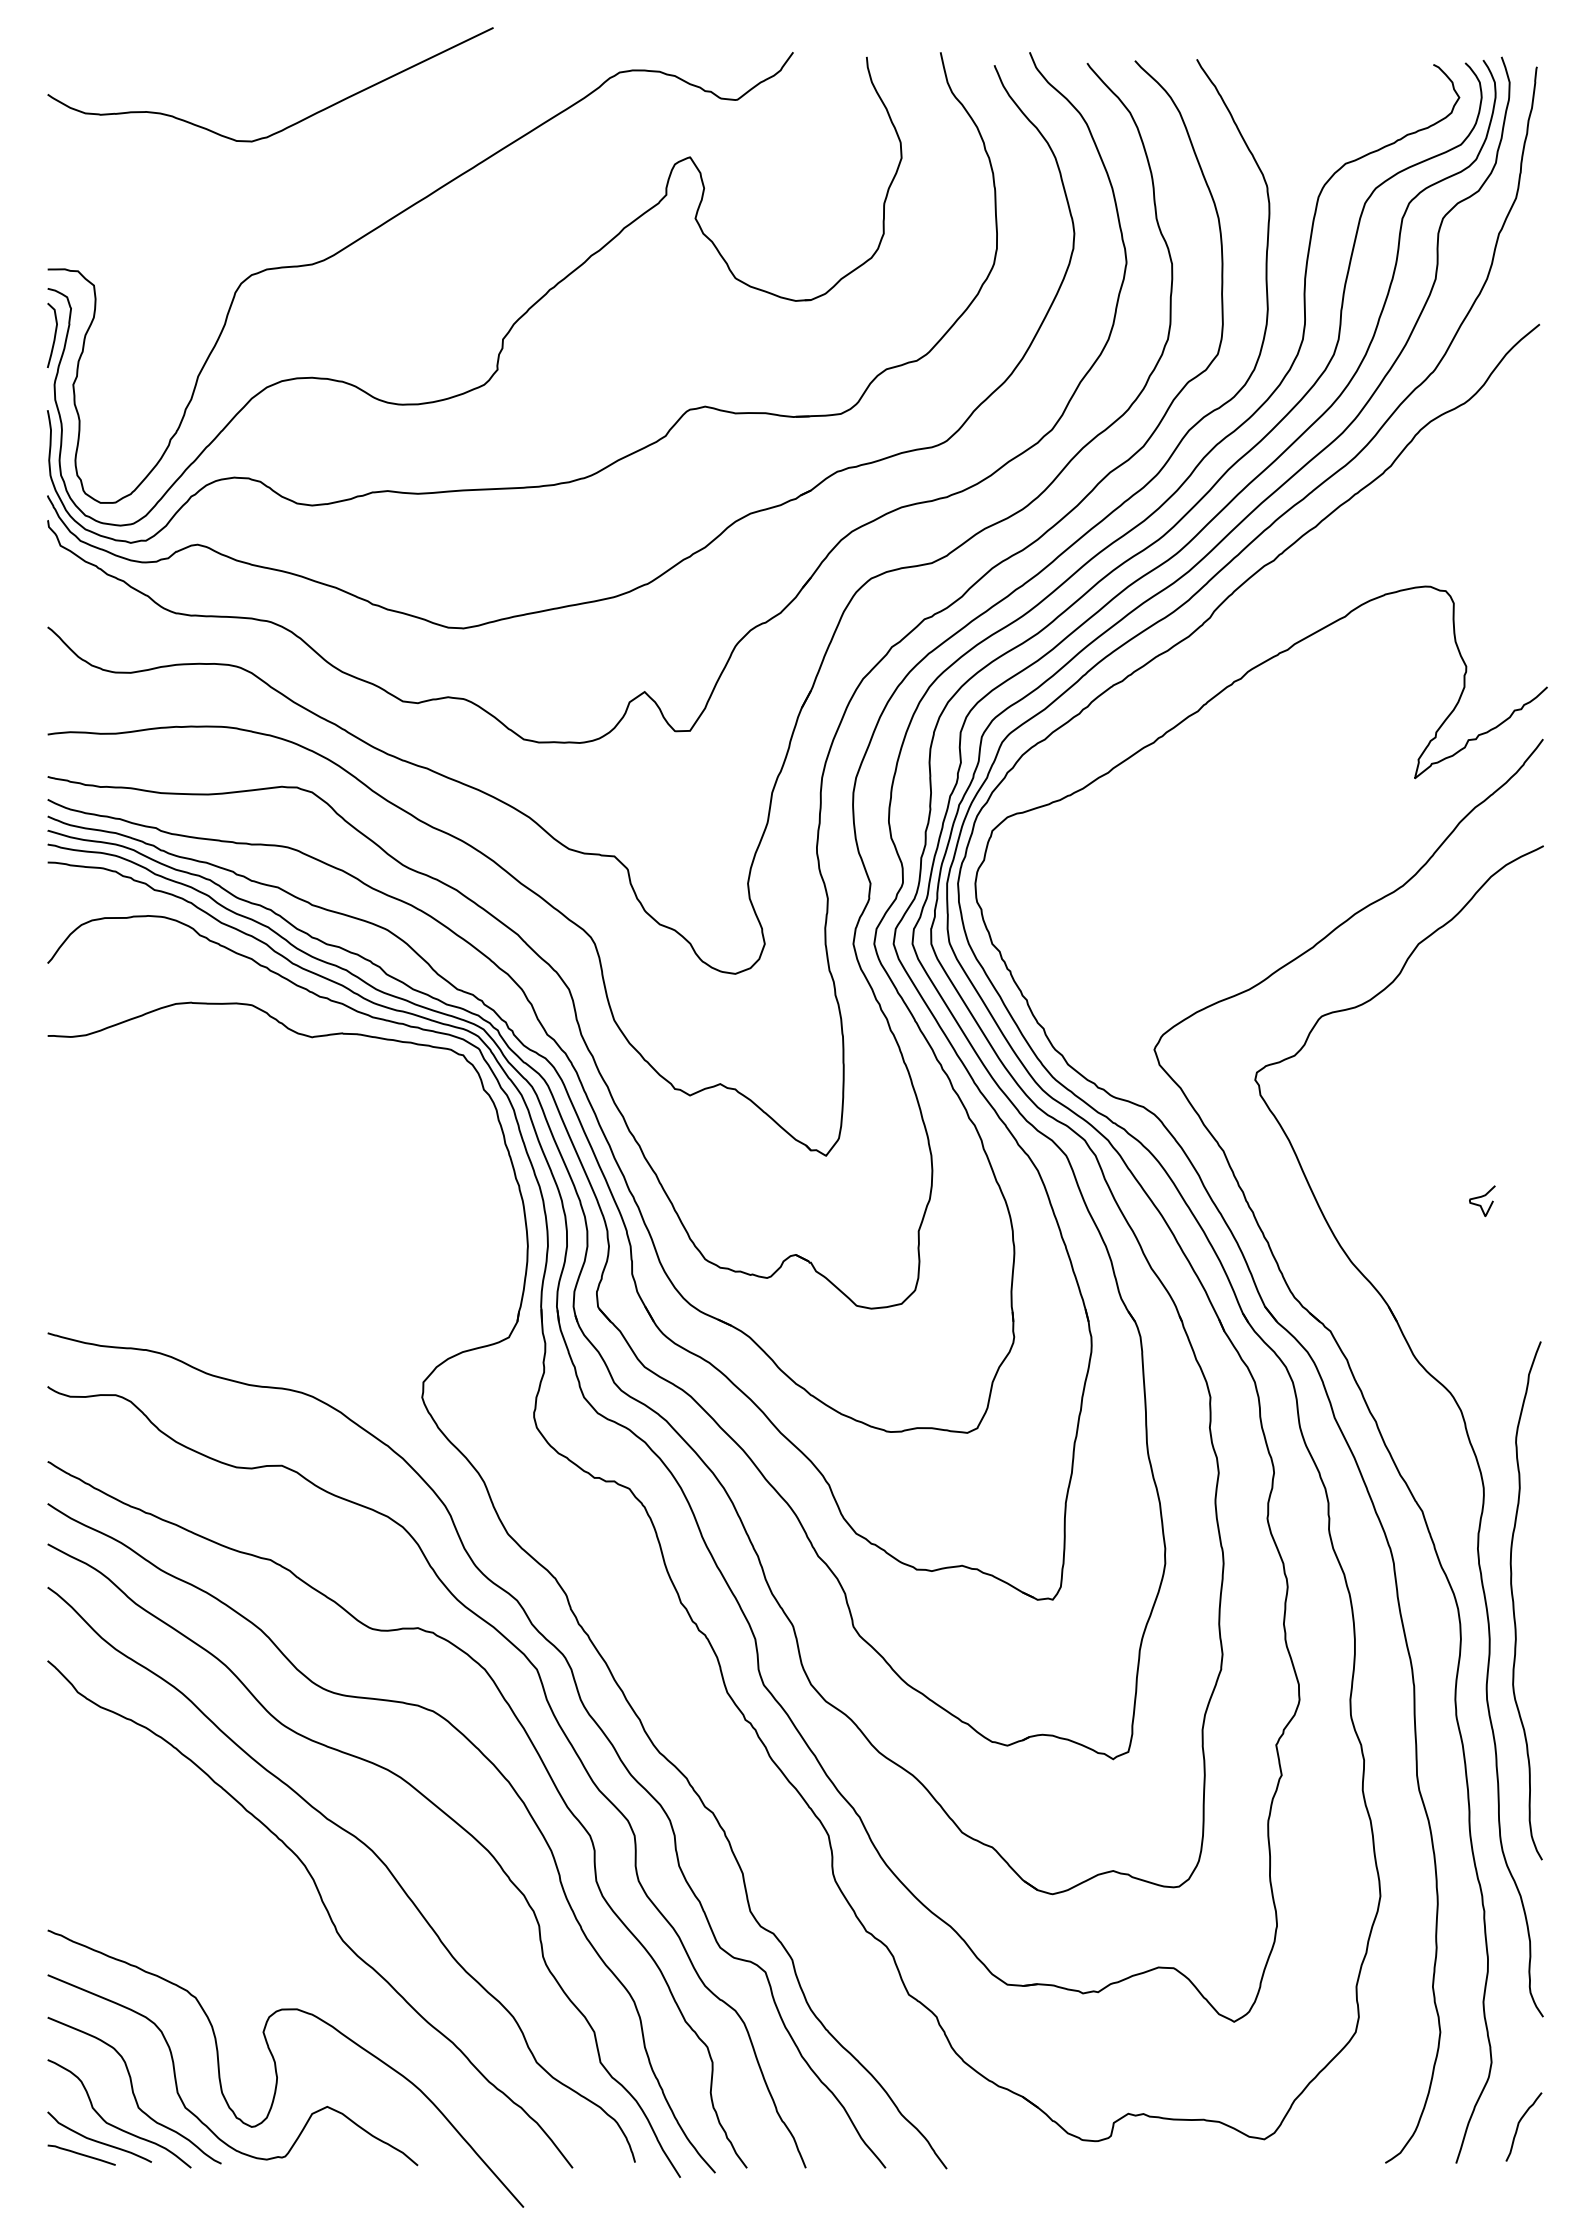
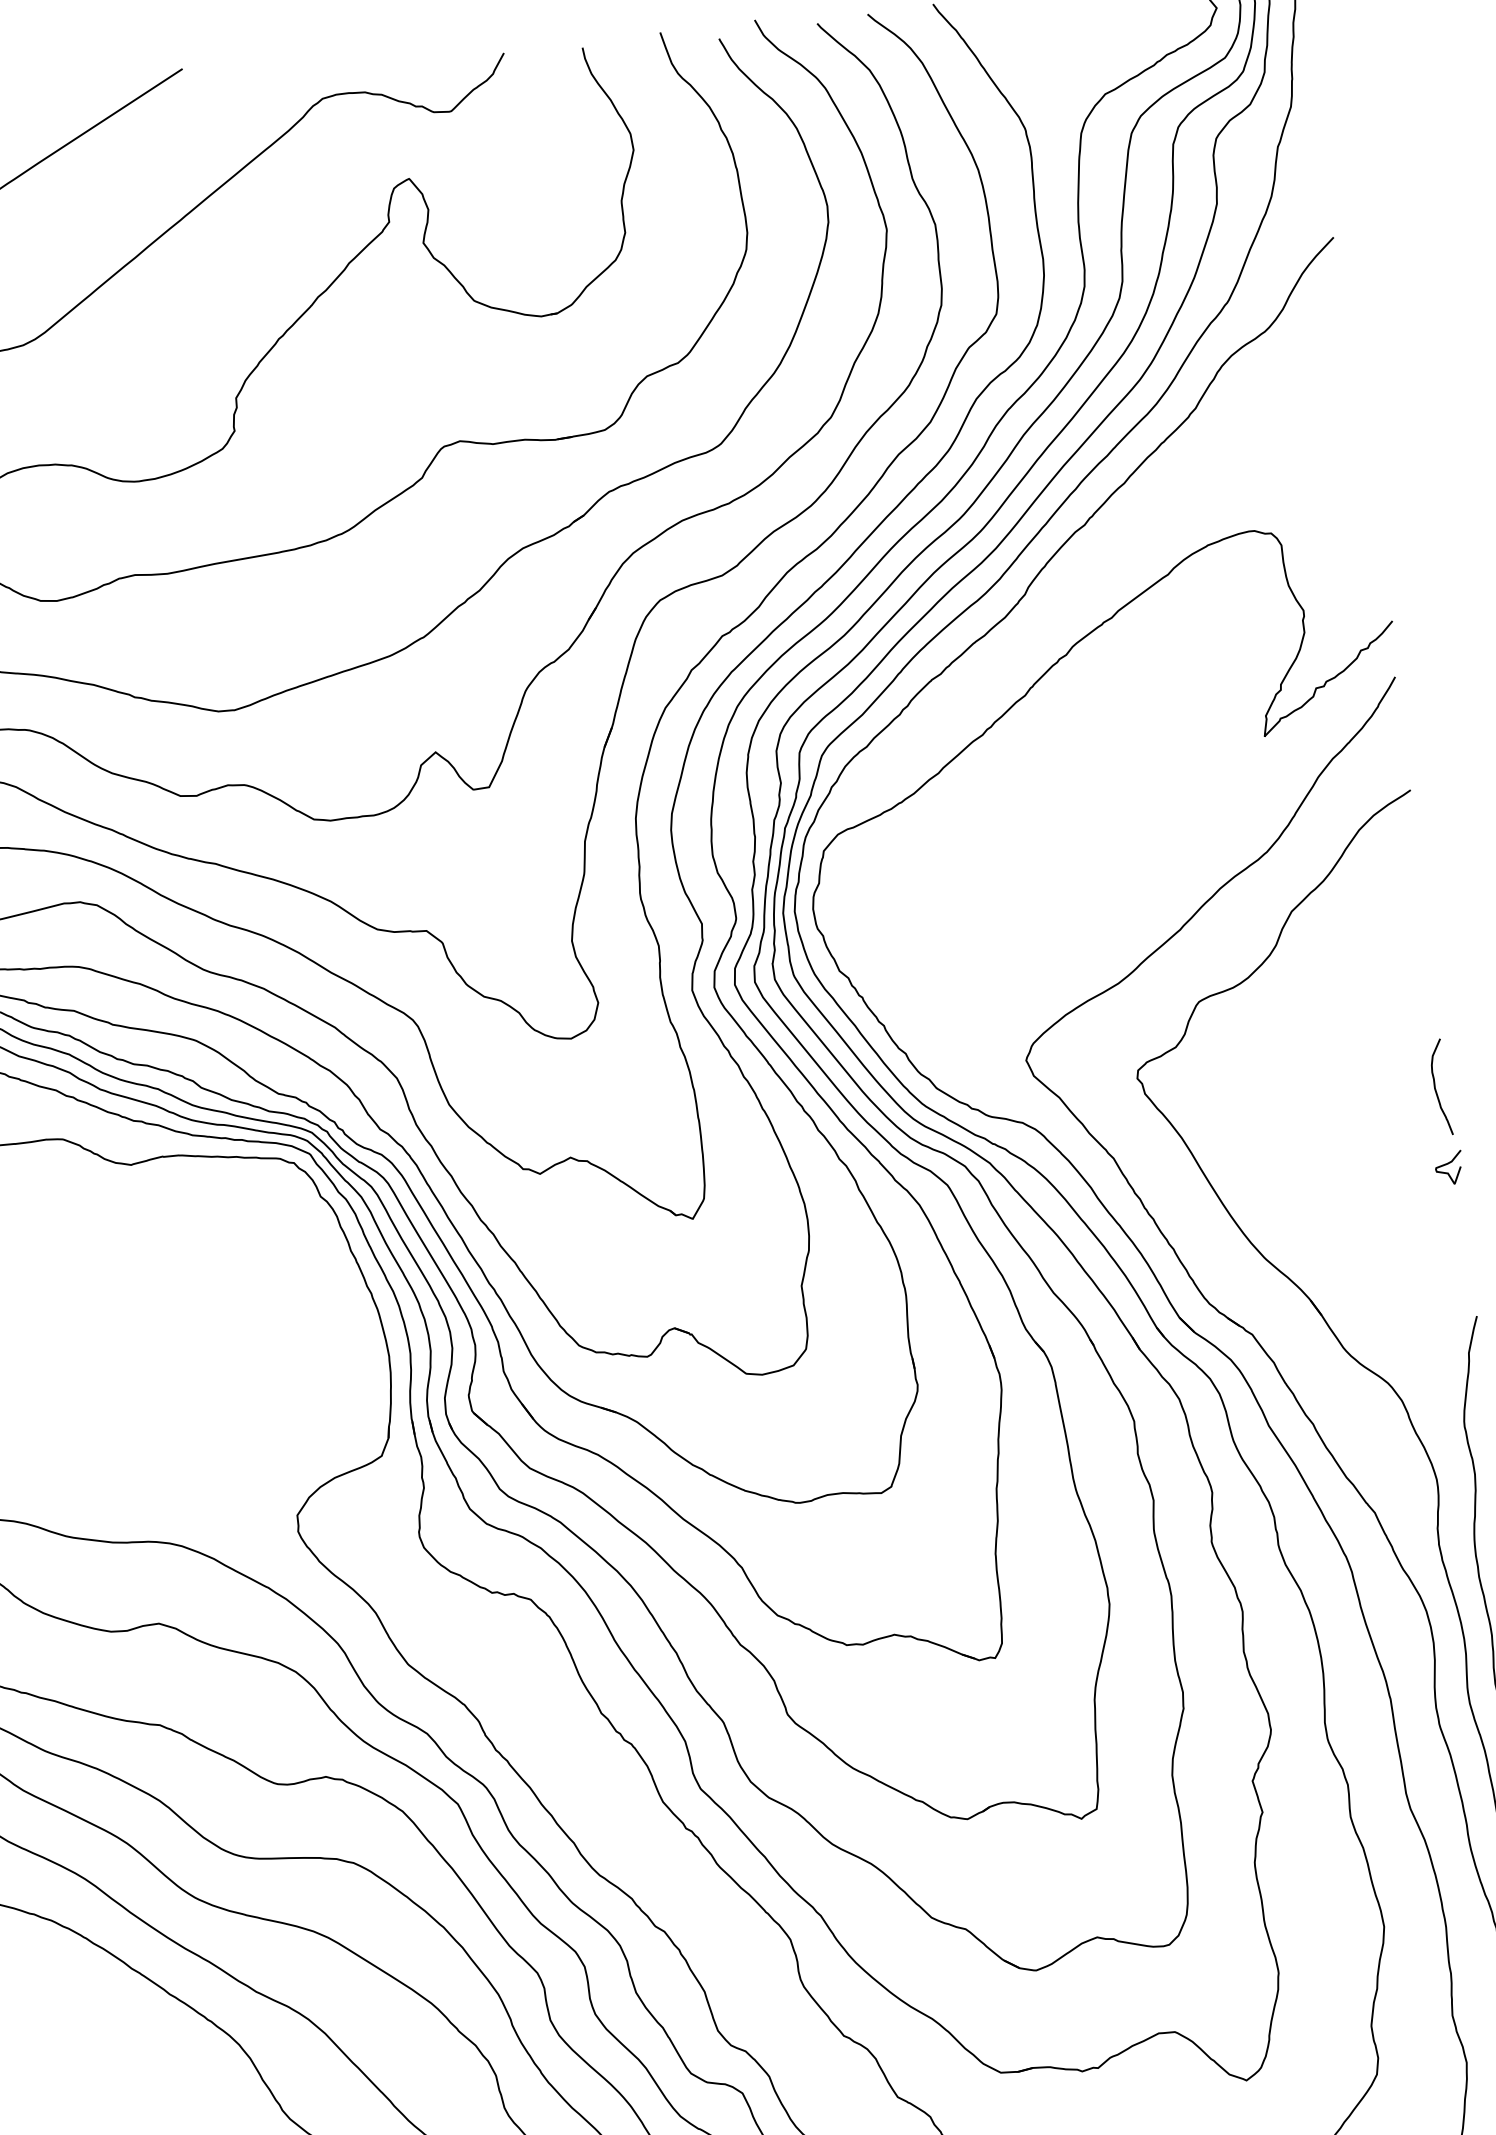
curve: (1530, 1124) -> (1435, 1087), added
curve: (1480, 1204) -> (1447, 1172), moved

